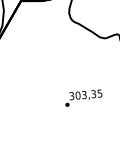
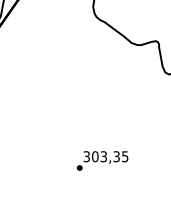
text: (83, 97) -> (102, 160), moved

